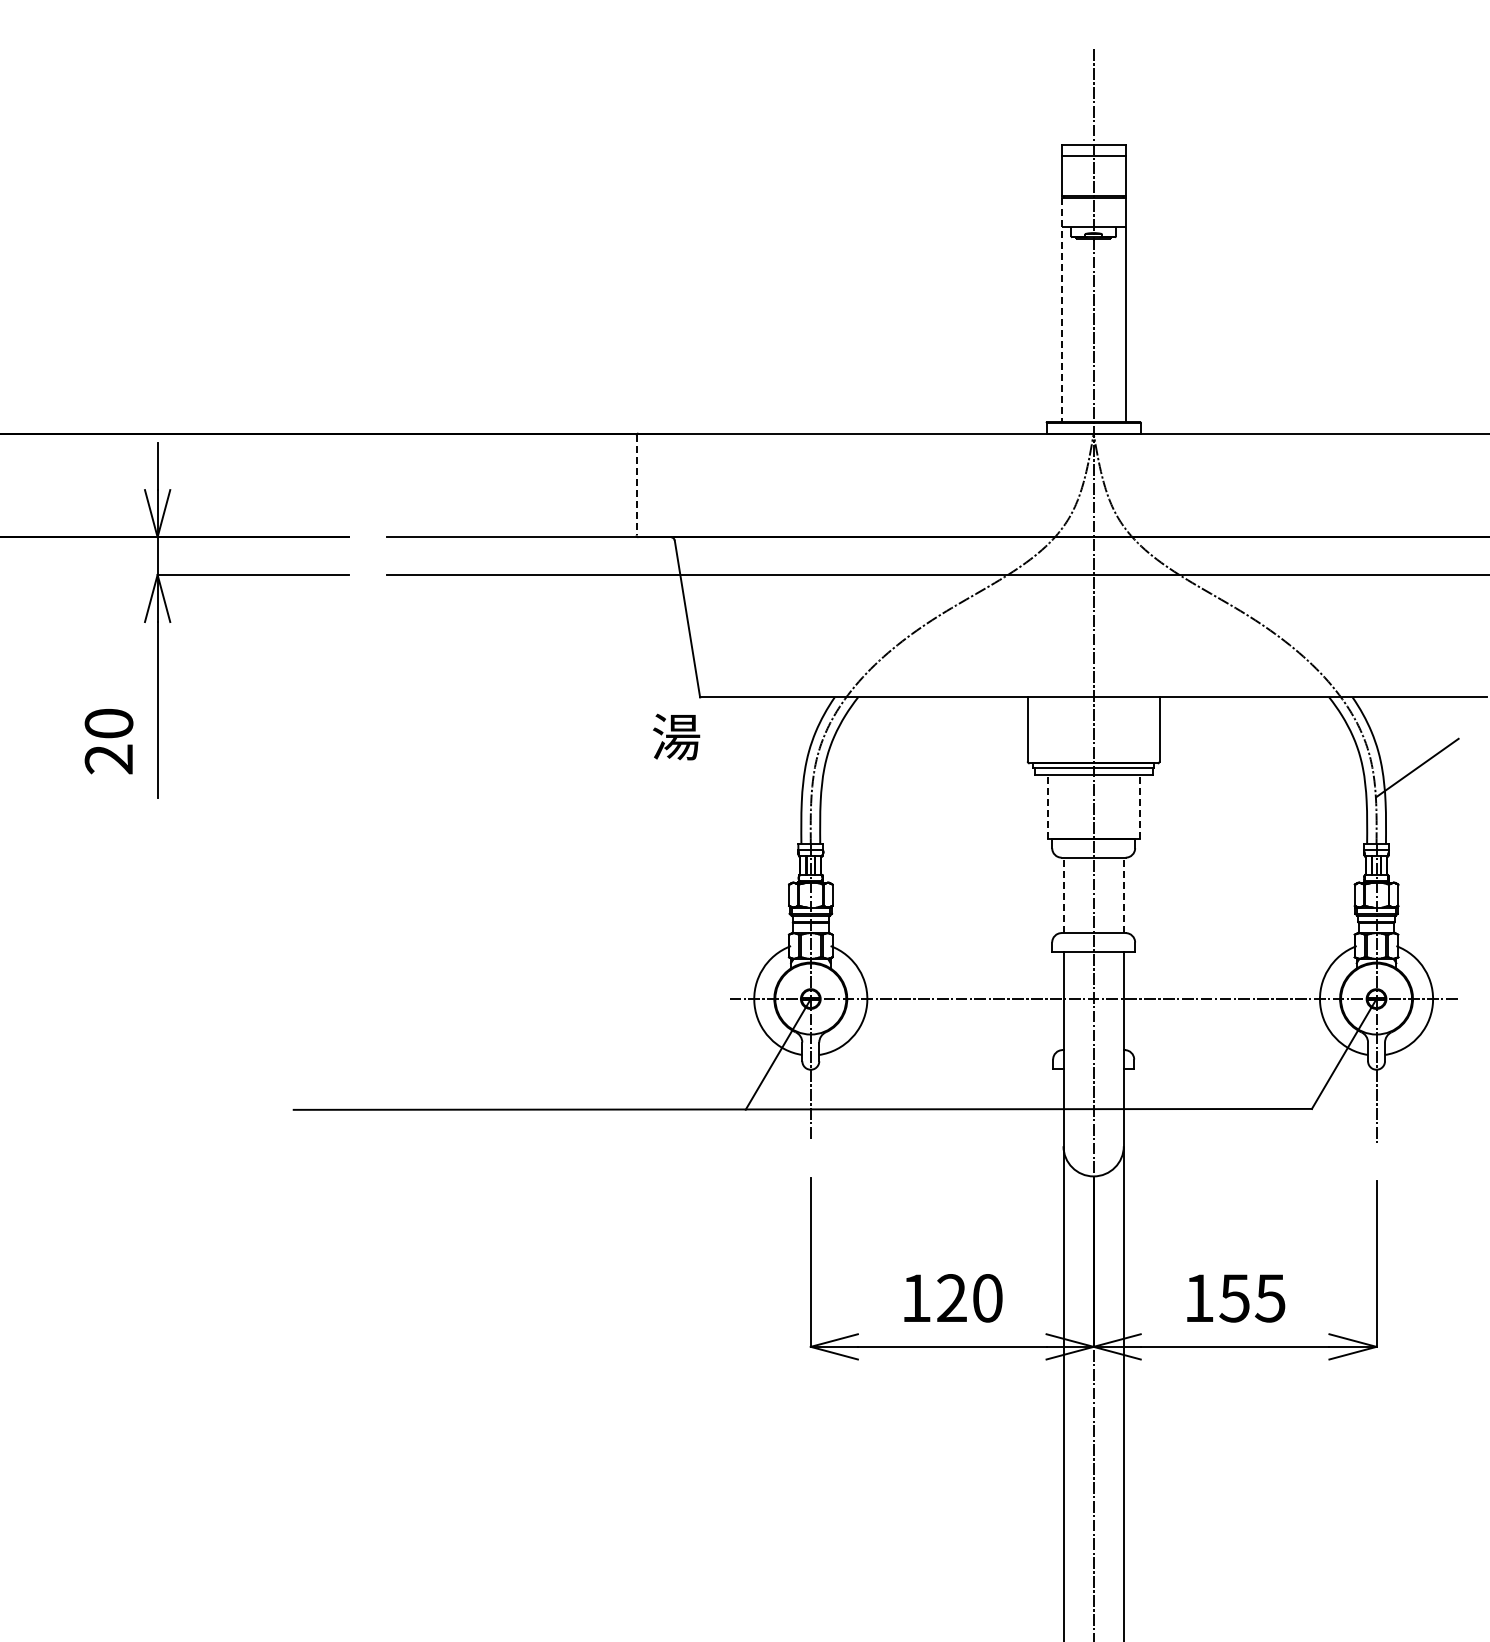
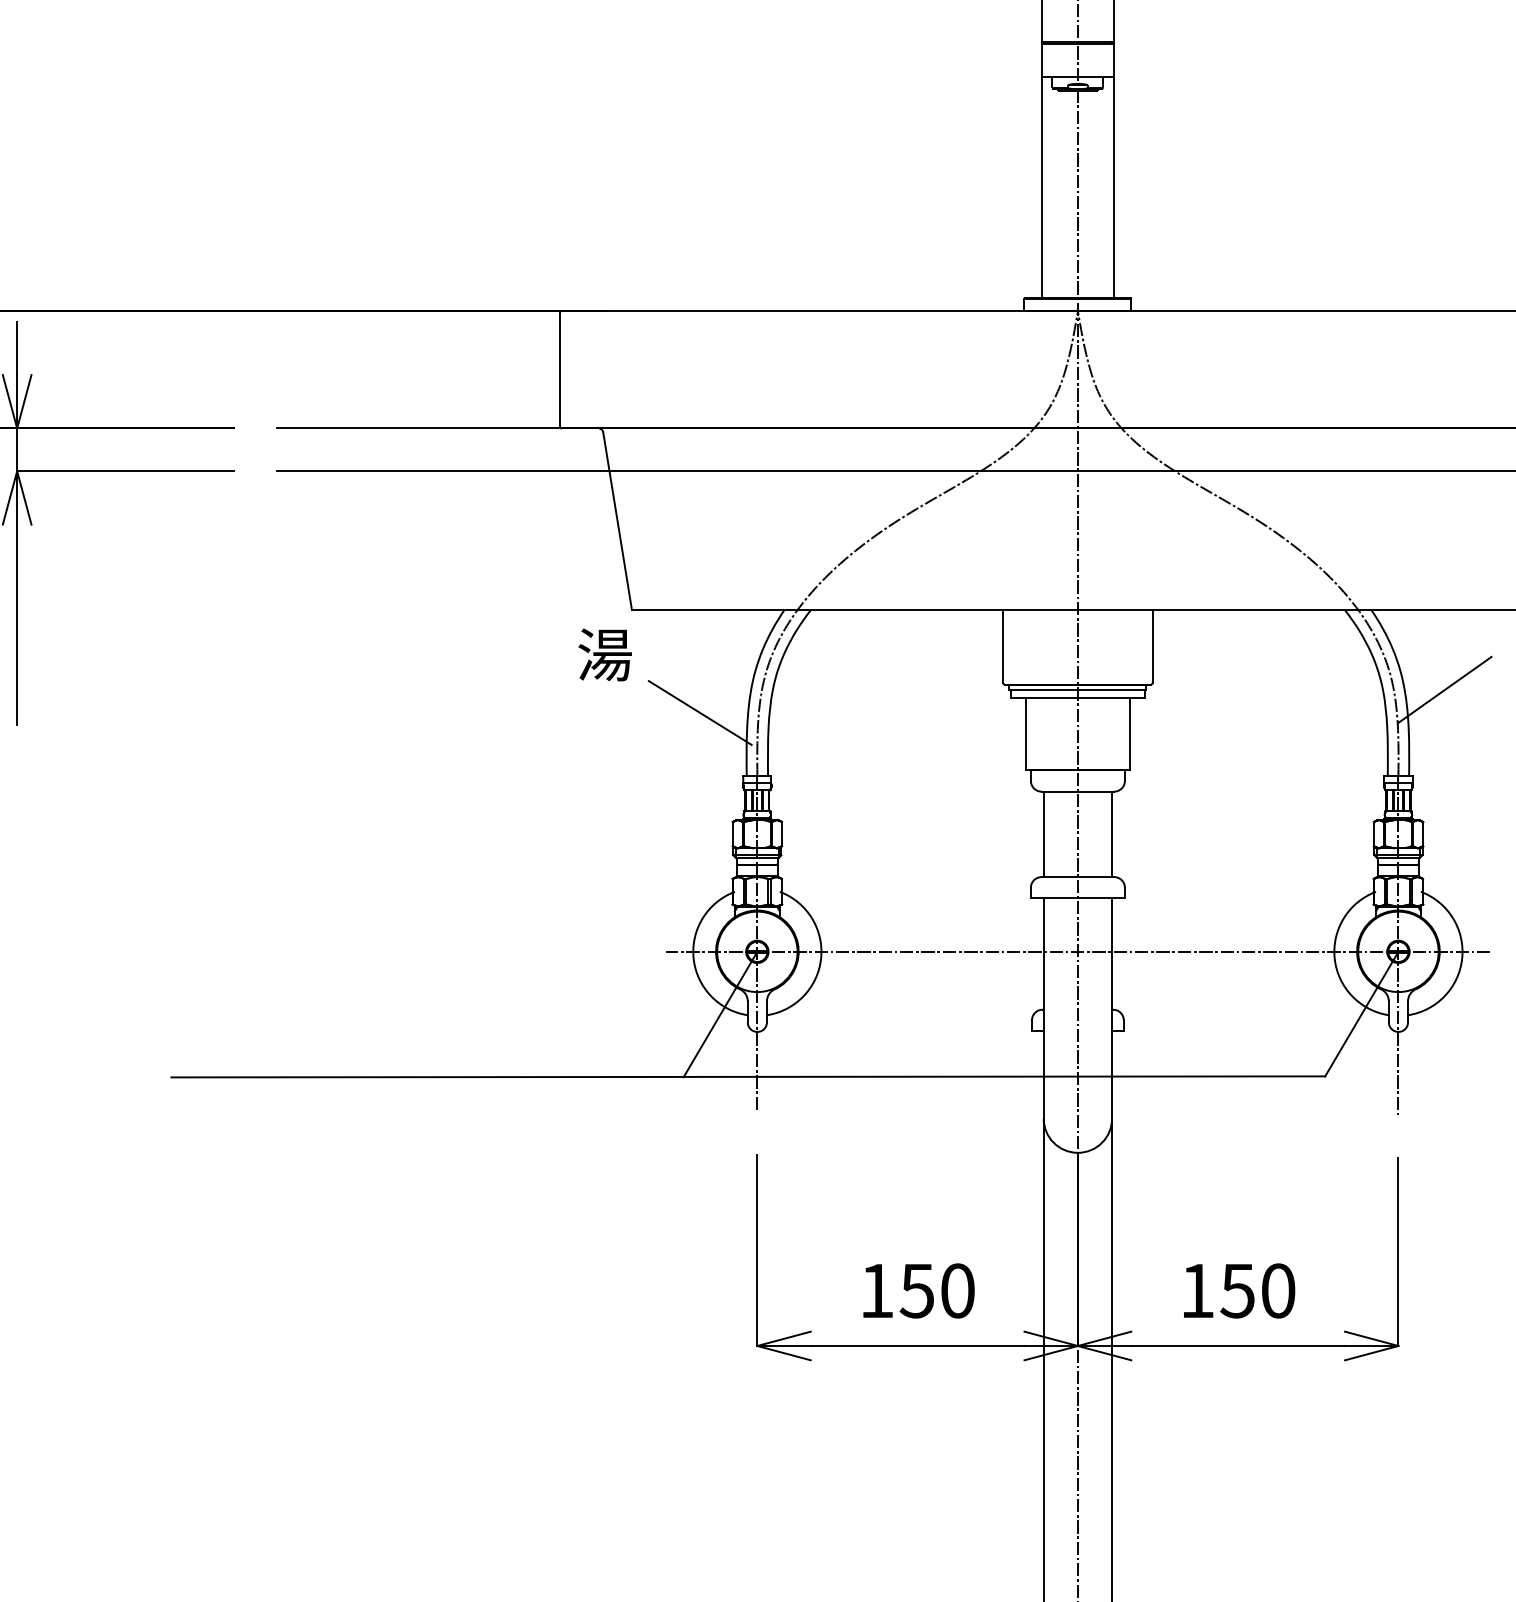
line: (1061, 310) -> (1041, 171), dashed -> solid
line: (636, 485) -> (559, 369), dashed -> solid
line: (760, 788) -> (700, 713), added
line: (1047, 806) -> (1025, 733), dashed -> solid
line: (1139, 806) -> (1129, 733), dashed -> solid
line: (1063, 895) -> (1043, 834), dashed -> solid
line: (1123, 895) -> (1111, 834), dashed -> solid
text: (951, 1298) -> (916, 1291), 120 -> 150
text: (1269, 1298) -> (1277, 1291), 155 -> 150

